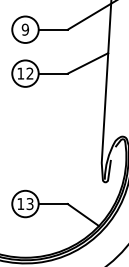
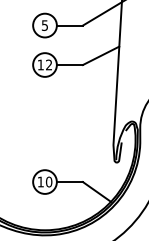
text: (24, 29) -> (44, 25), 9 -> 5
text: (29, 203) -> (48, 181), 13 -> 10

